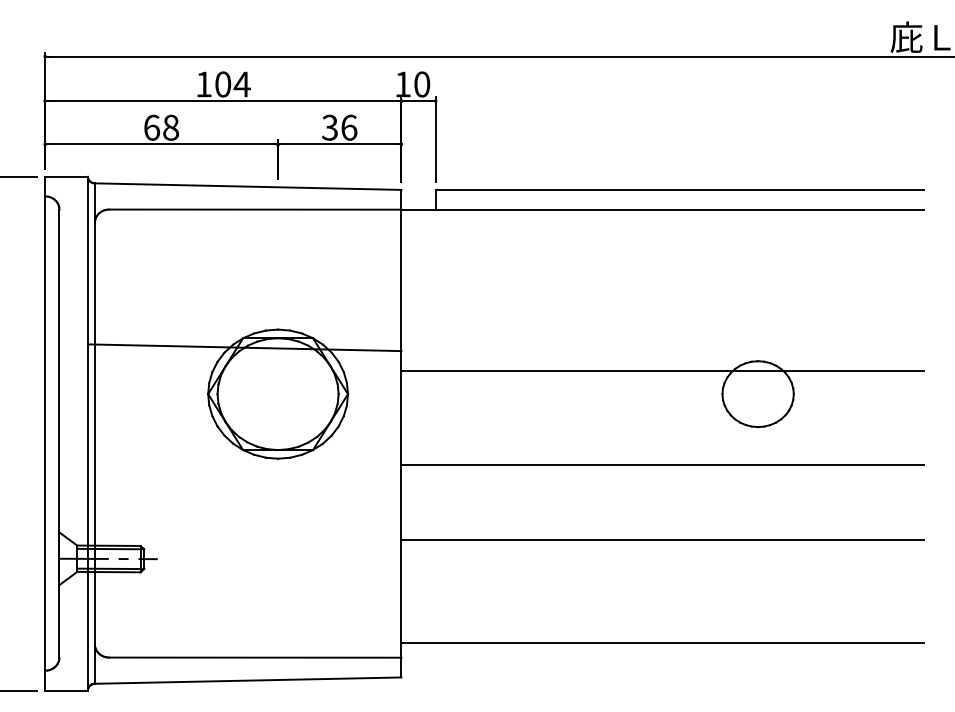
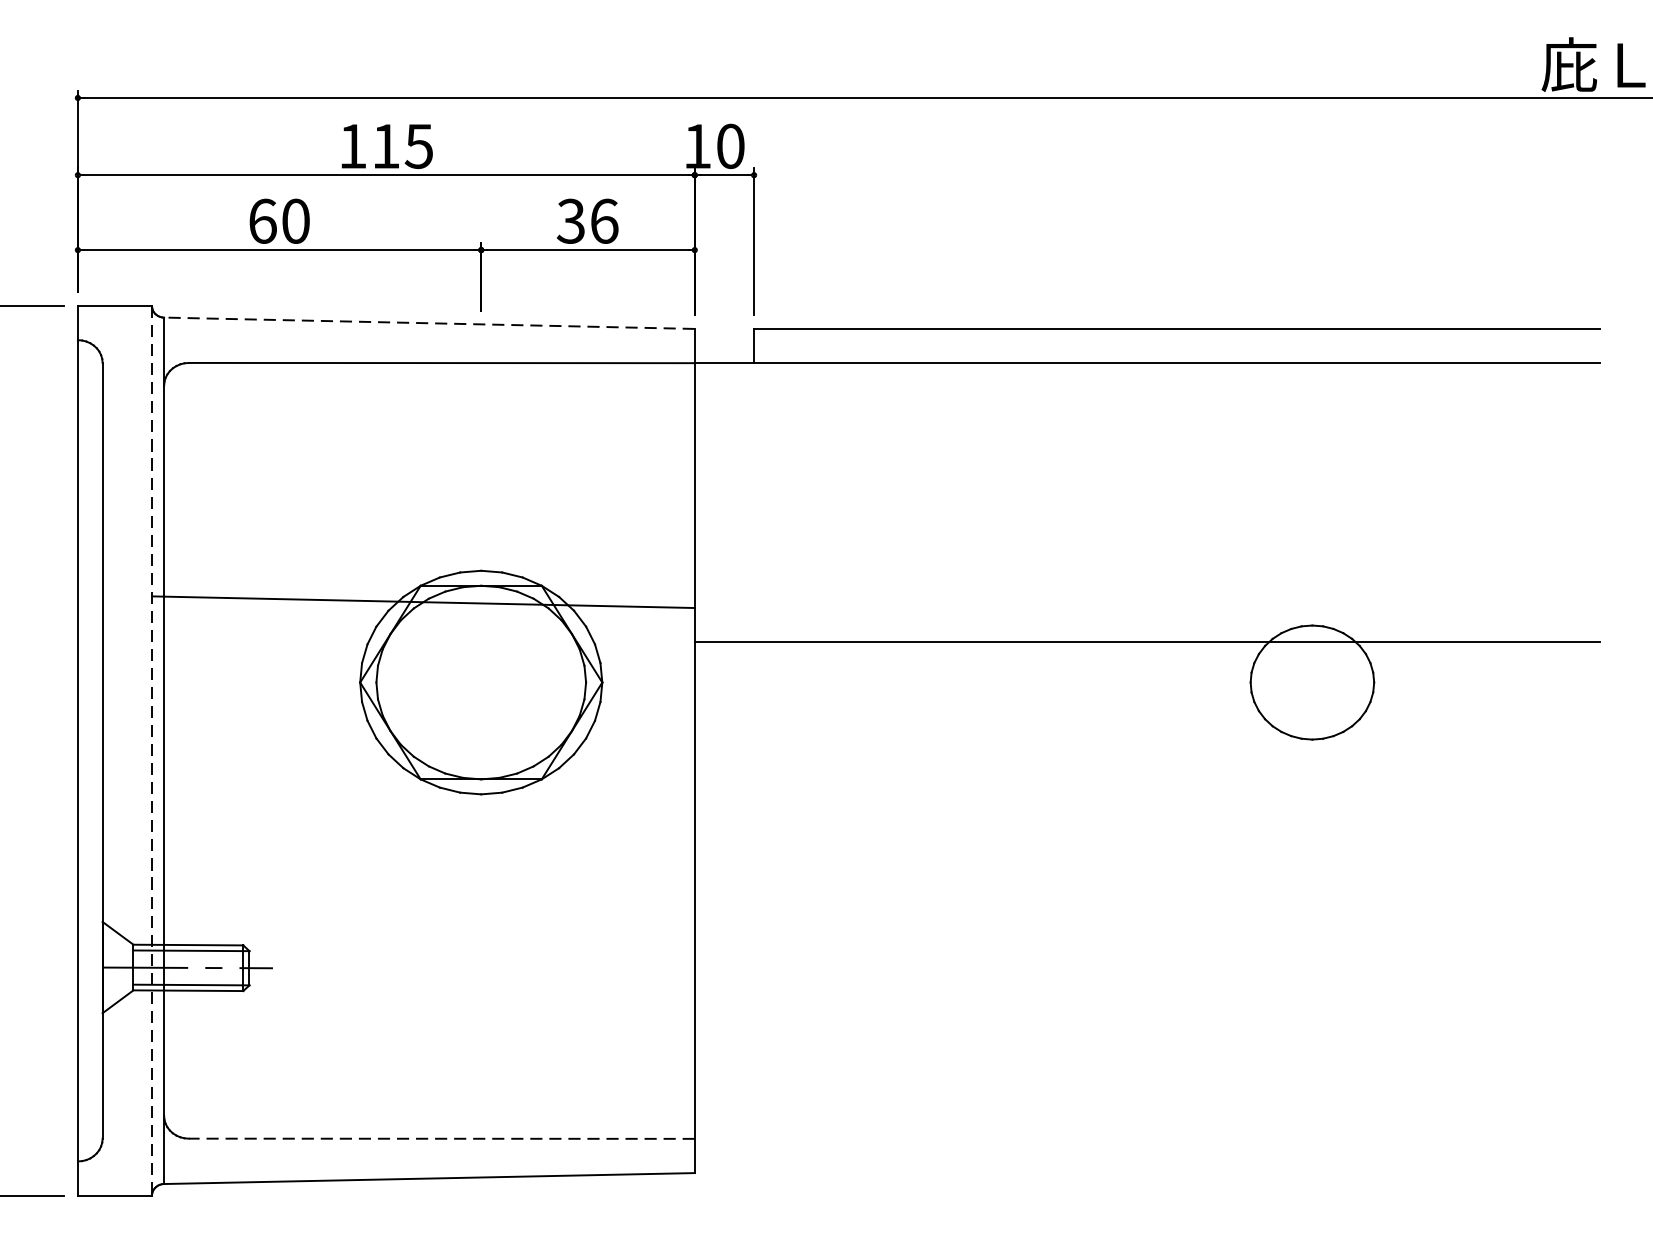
text: (232, 84) -> (402, 146), 104 -> 115
text: (171, 127) -> (296, 220), 68 -> 60
line: (247, 186) -> (428, 323), solid -> dashed
line: (87, 433) -> (151, 750), solid -> dashed
line: (662, 464) -> (1146, 804), removed
line: (662, 540) -> (1146, 935), removed
line: (662, 643) -> (1146, 1114), removed
line: (254, 657) -> (440, 1138), solid -> dashed

